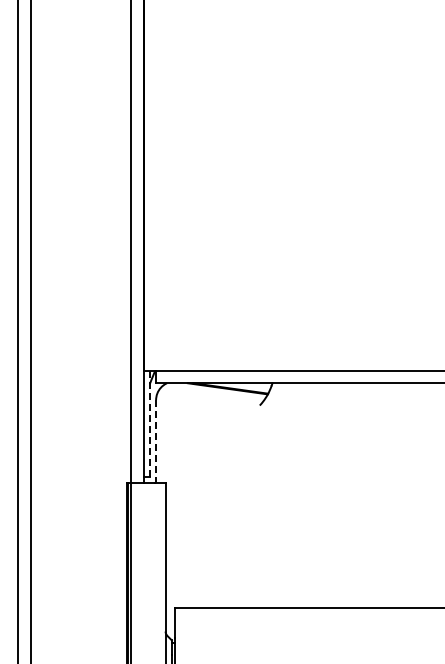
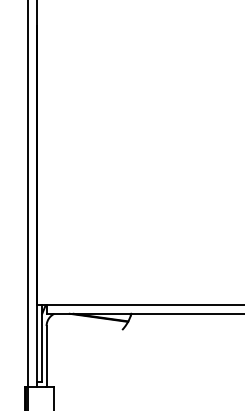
line: (149, 423) -> (41, 343), dashed -> solid
line: (156, 441) -> (46, 356), dashed -> solid

